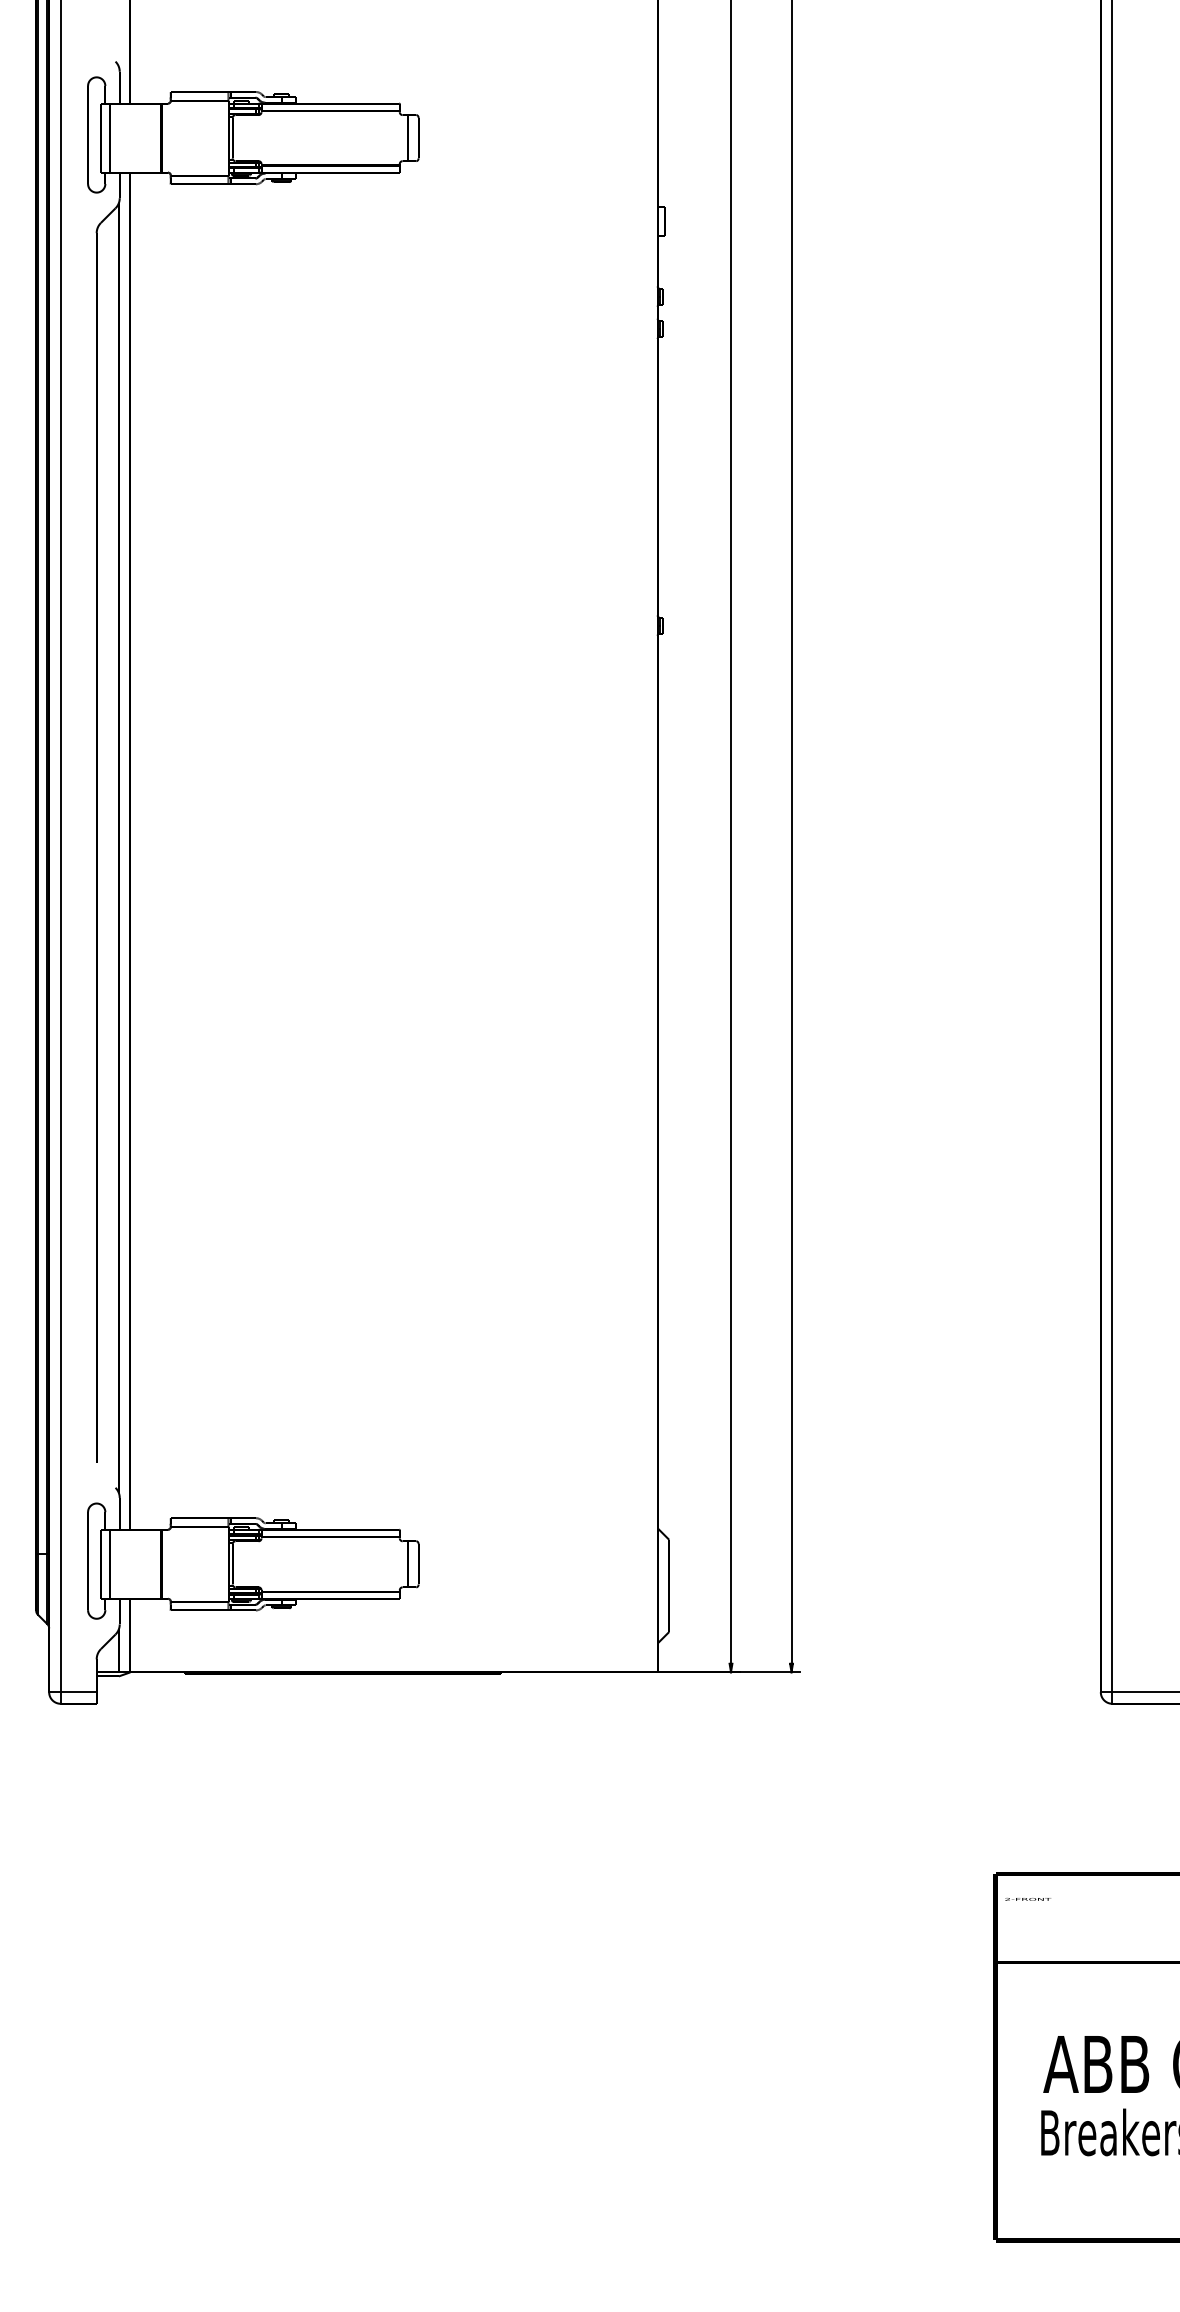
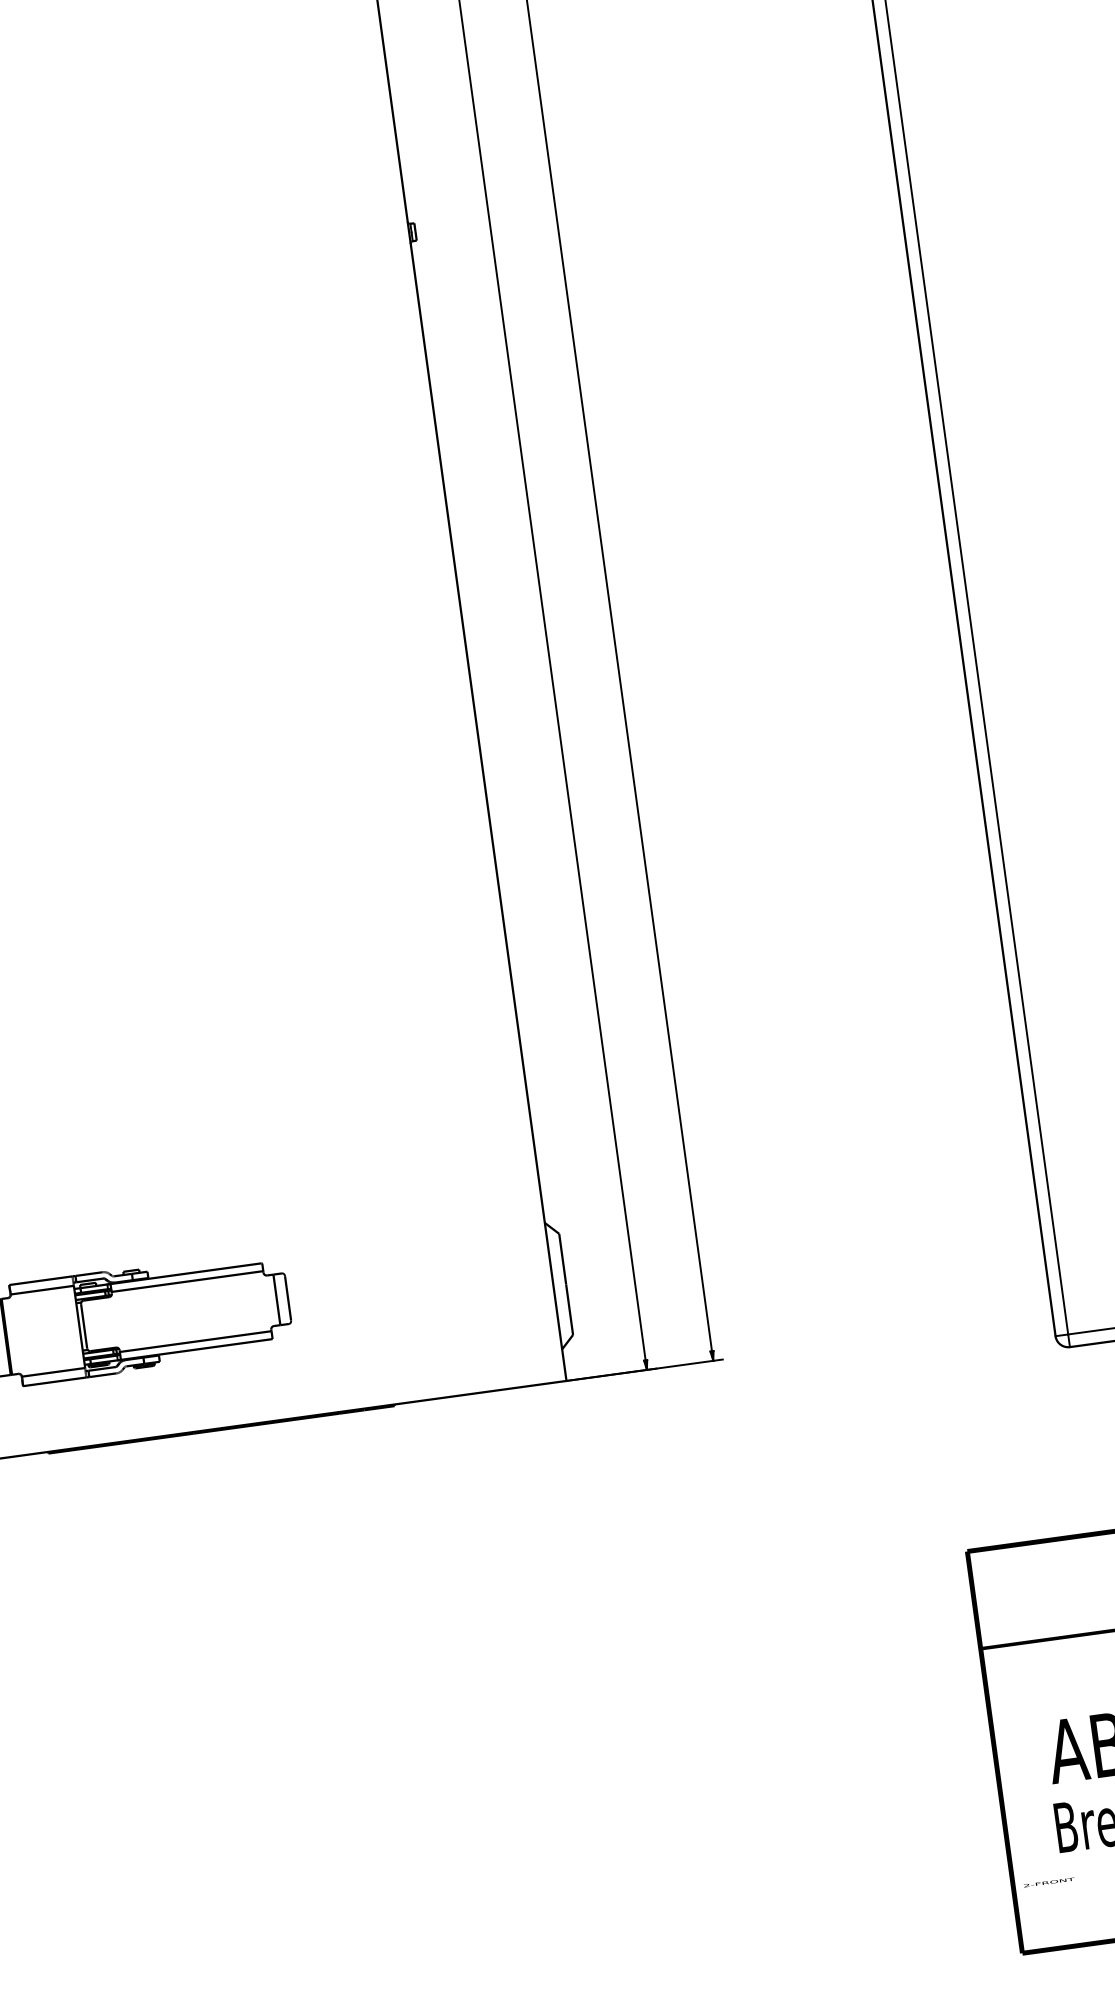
text: (1028, 1899) -> (1049, 1882), moved

